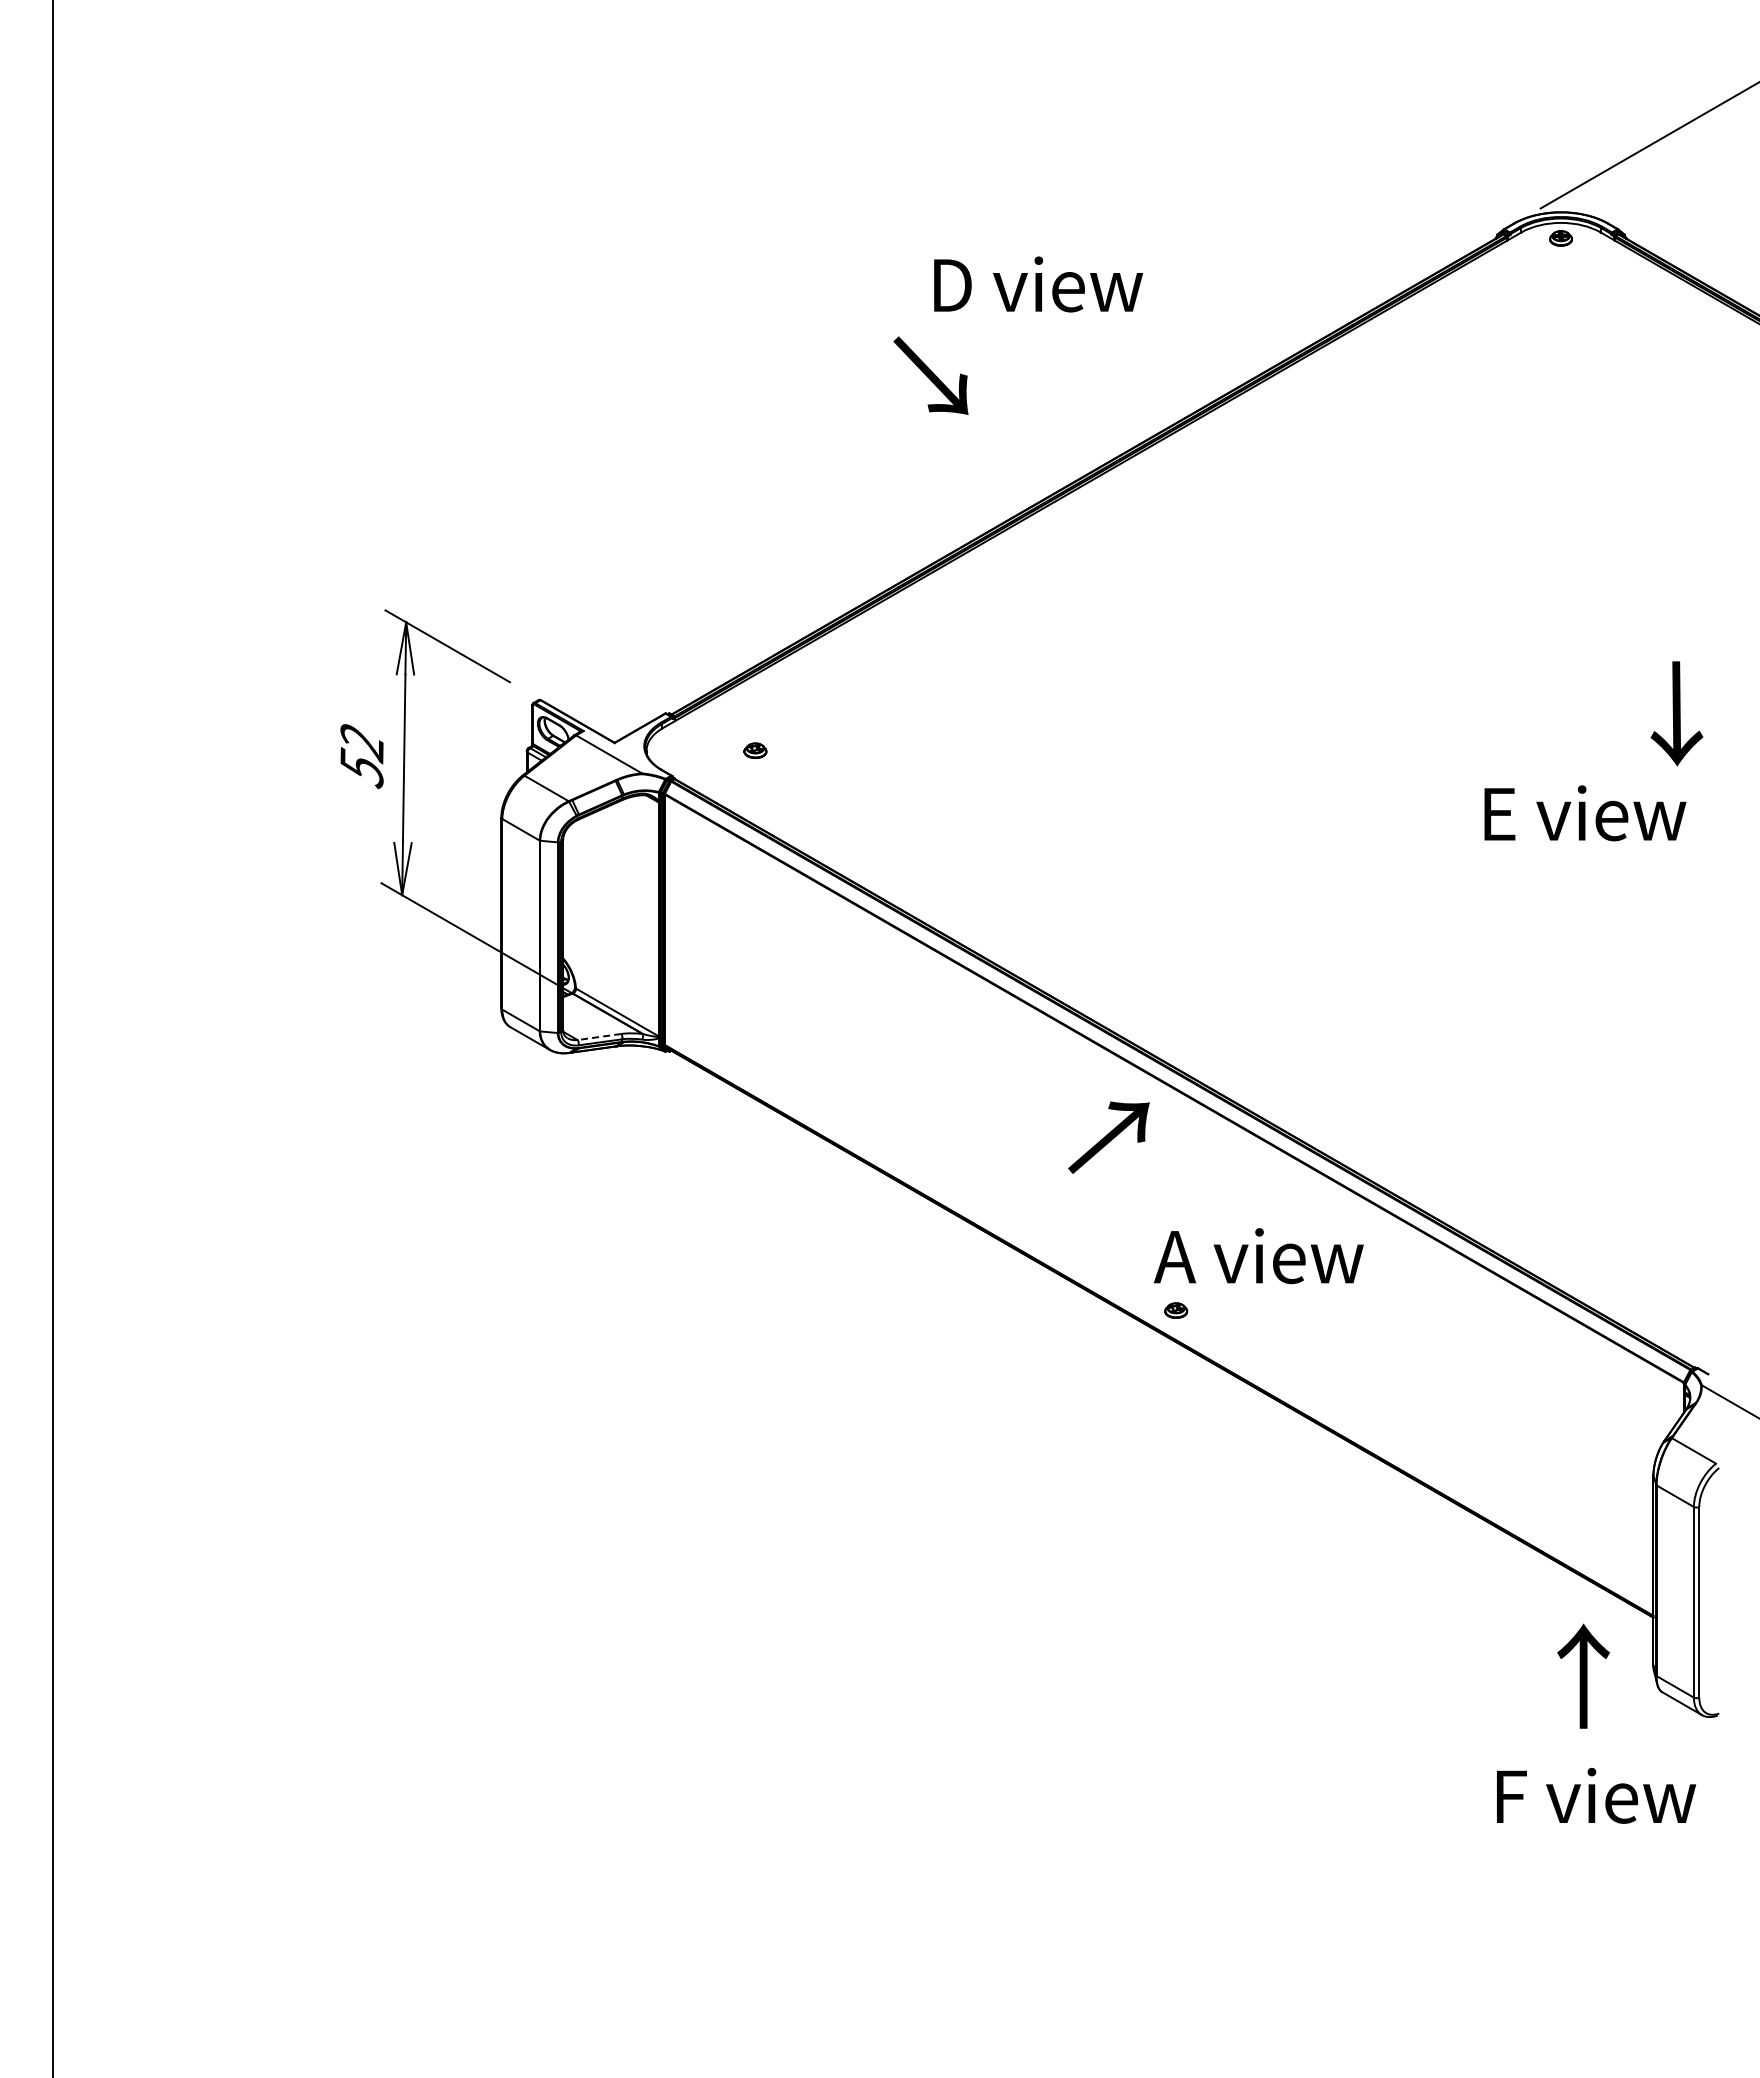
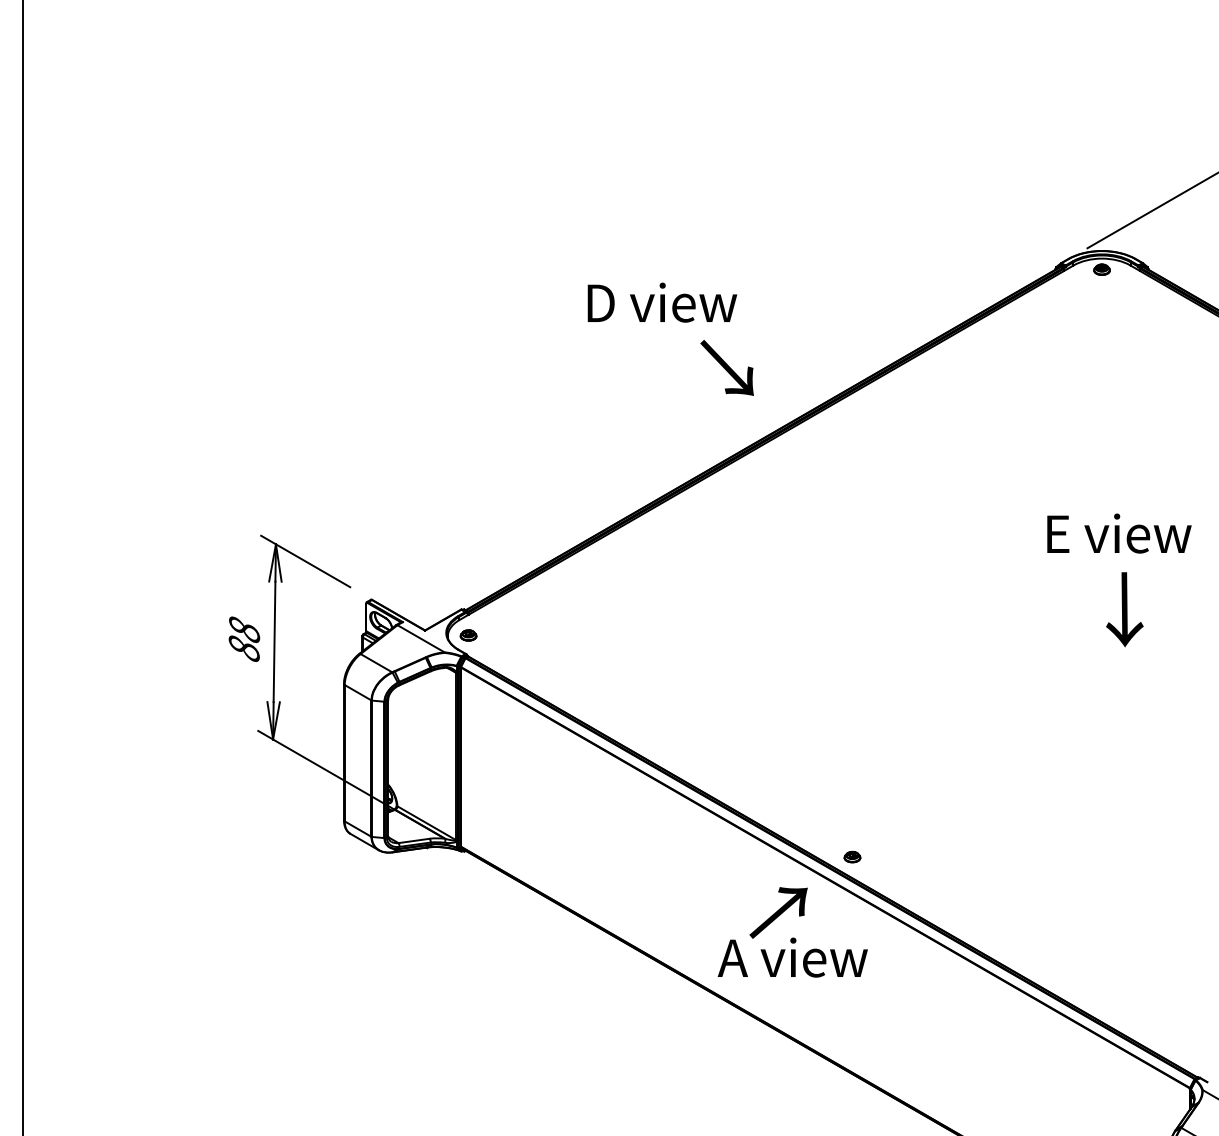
text: (1038, 284) -> (662, 302), moved
text: (930, 375) -> (726, 367), moved
text: (1676, 713) -> (1124, 609), moved
part: (755, 750) -> (468, 635), moved
text: (362, 756) -> (244, 640), 52 -> 88
text: (1585, 813) -> (1119, 533), moved
line: (598, 1037) -> (413, 841), dashed -> solid
text: (1258, 1256) -> (792, 957), moved
part: (1176, 1310) -> (852, 857), moved

